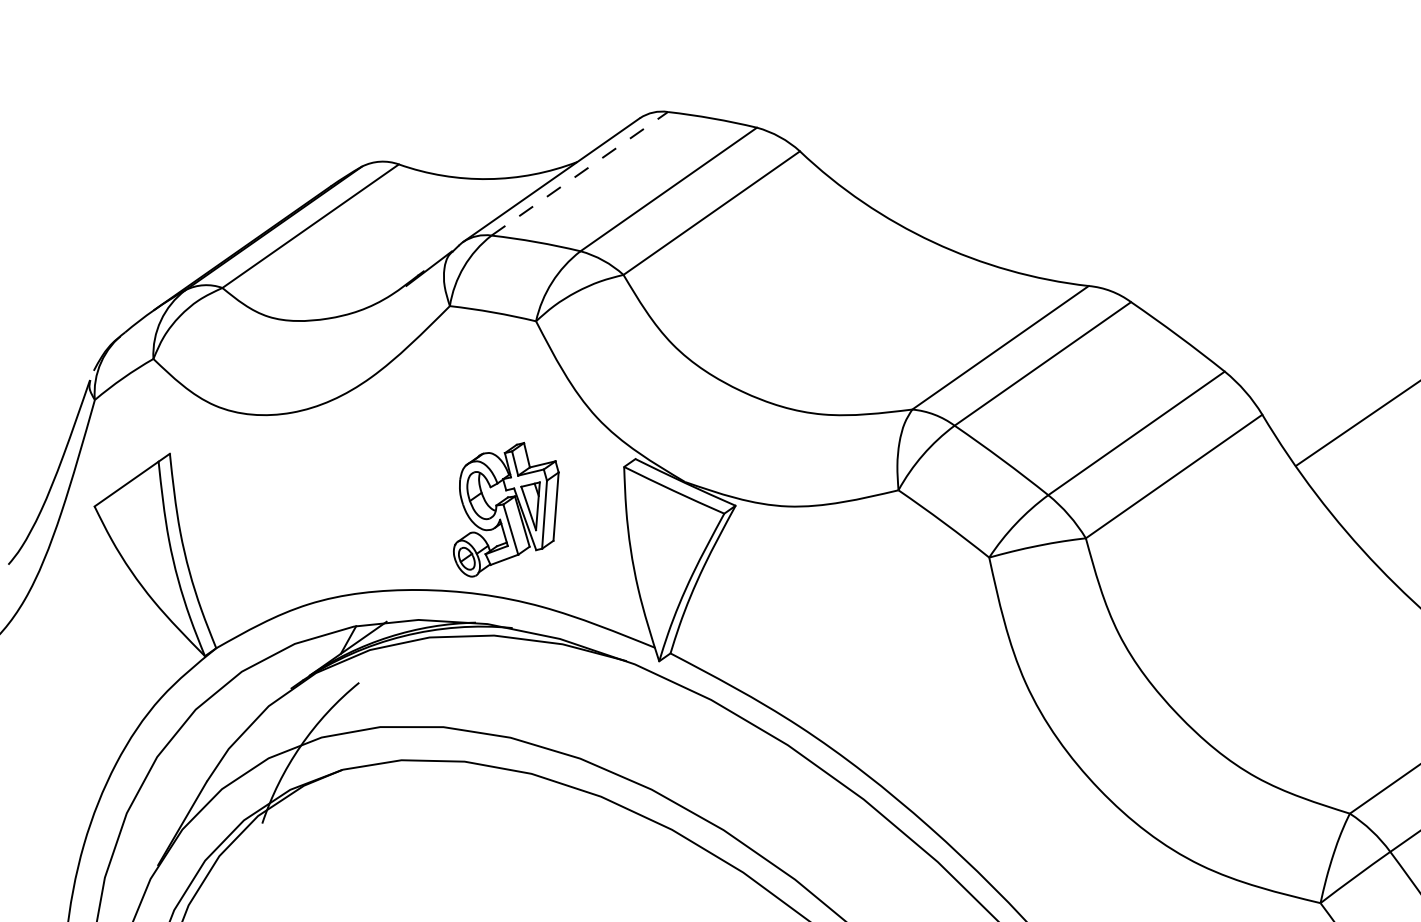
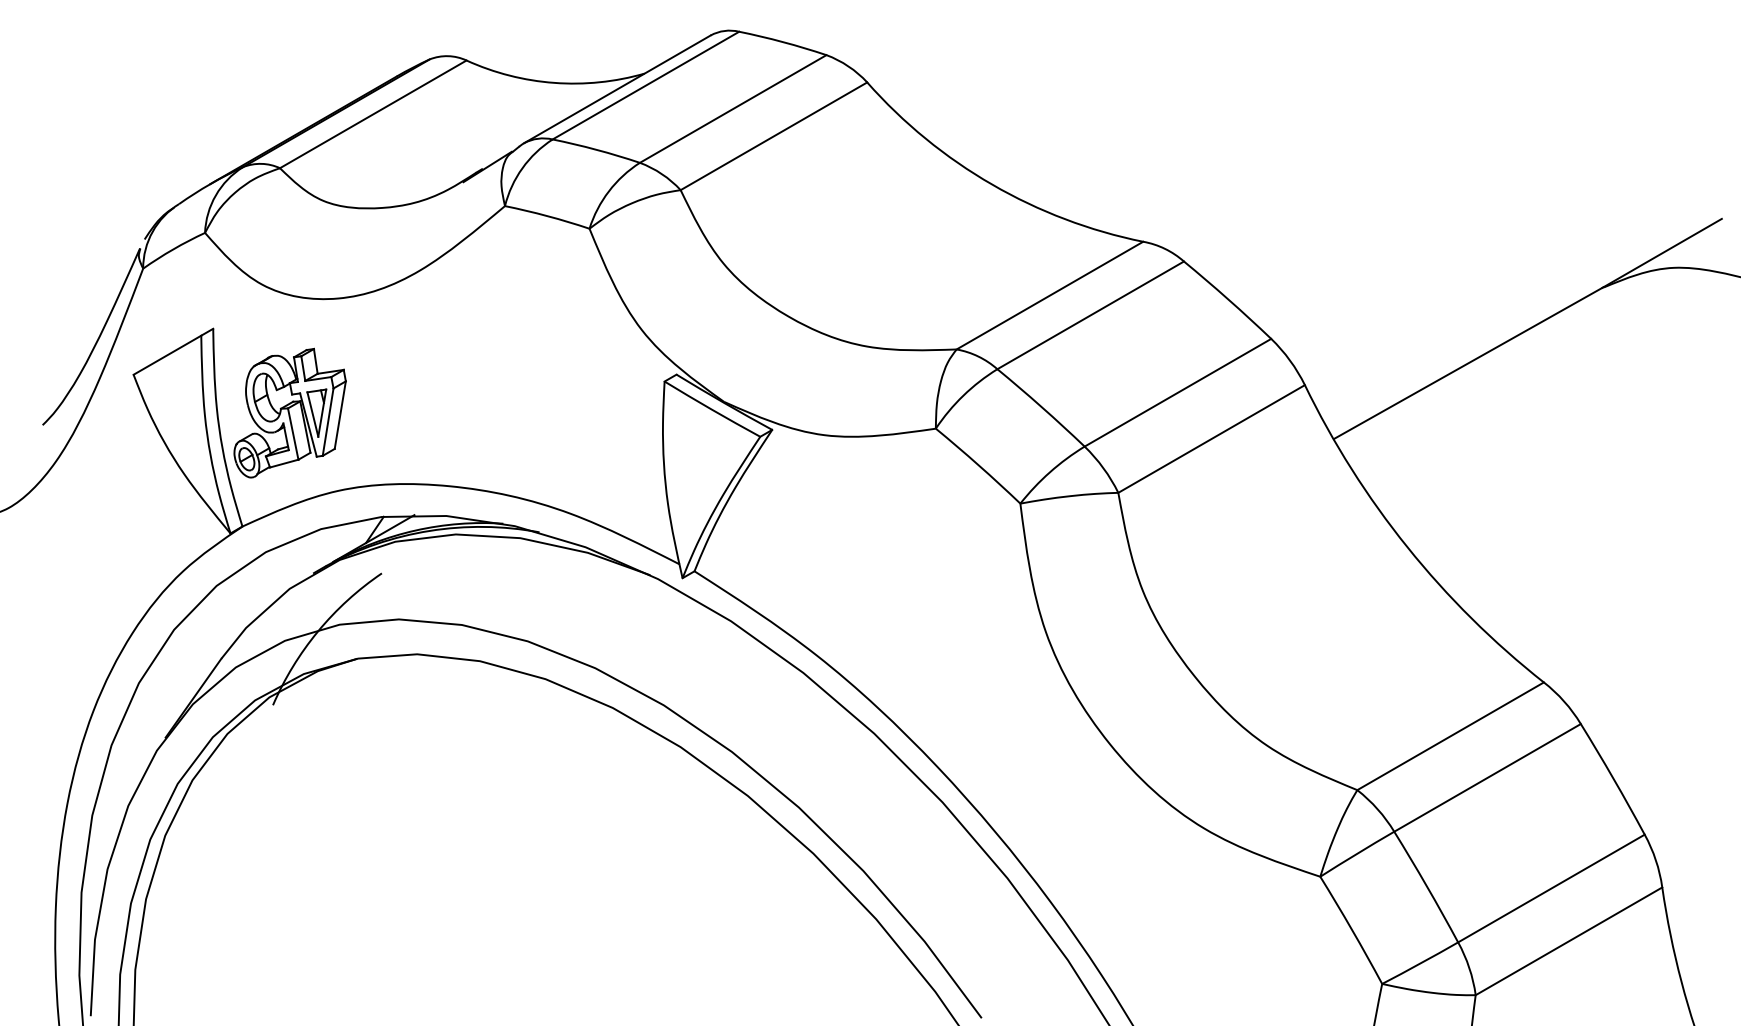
line: (579, 173) -> (645, 85), dashed -> solid
part: (505, 508) -> (289, 412), moved

